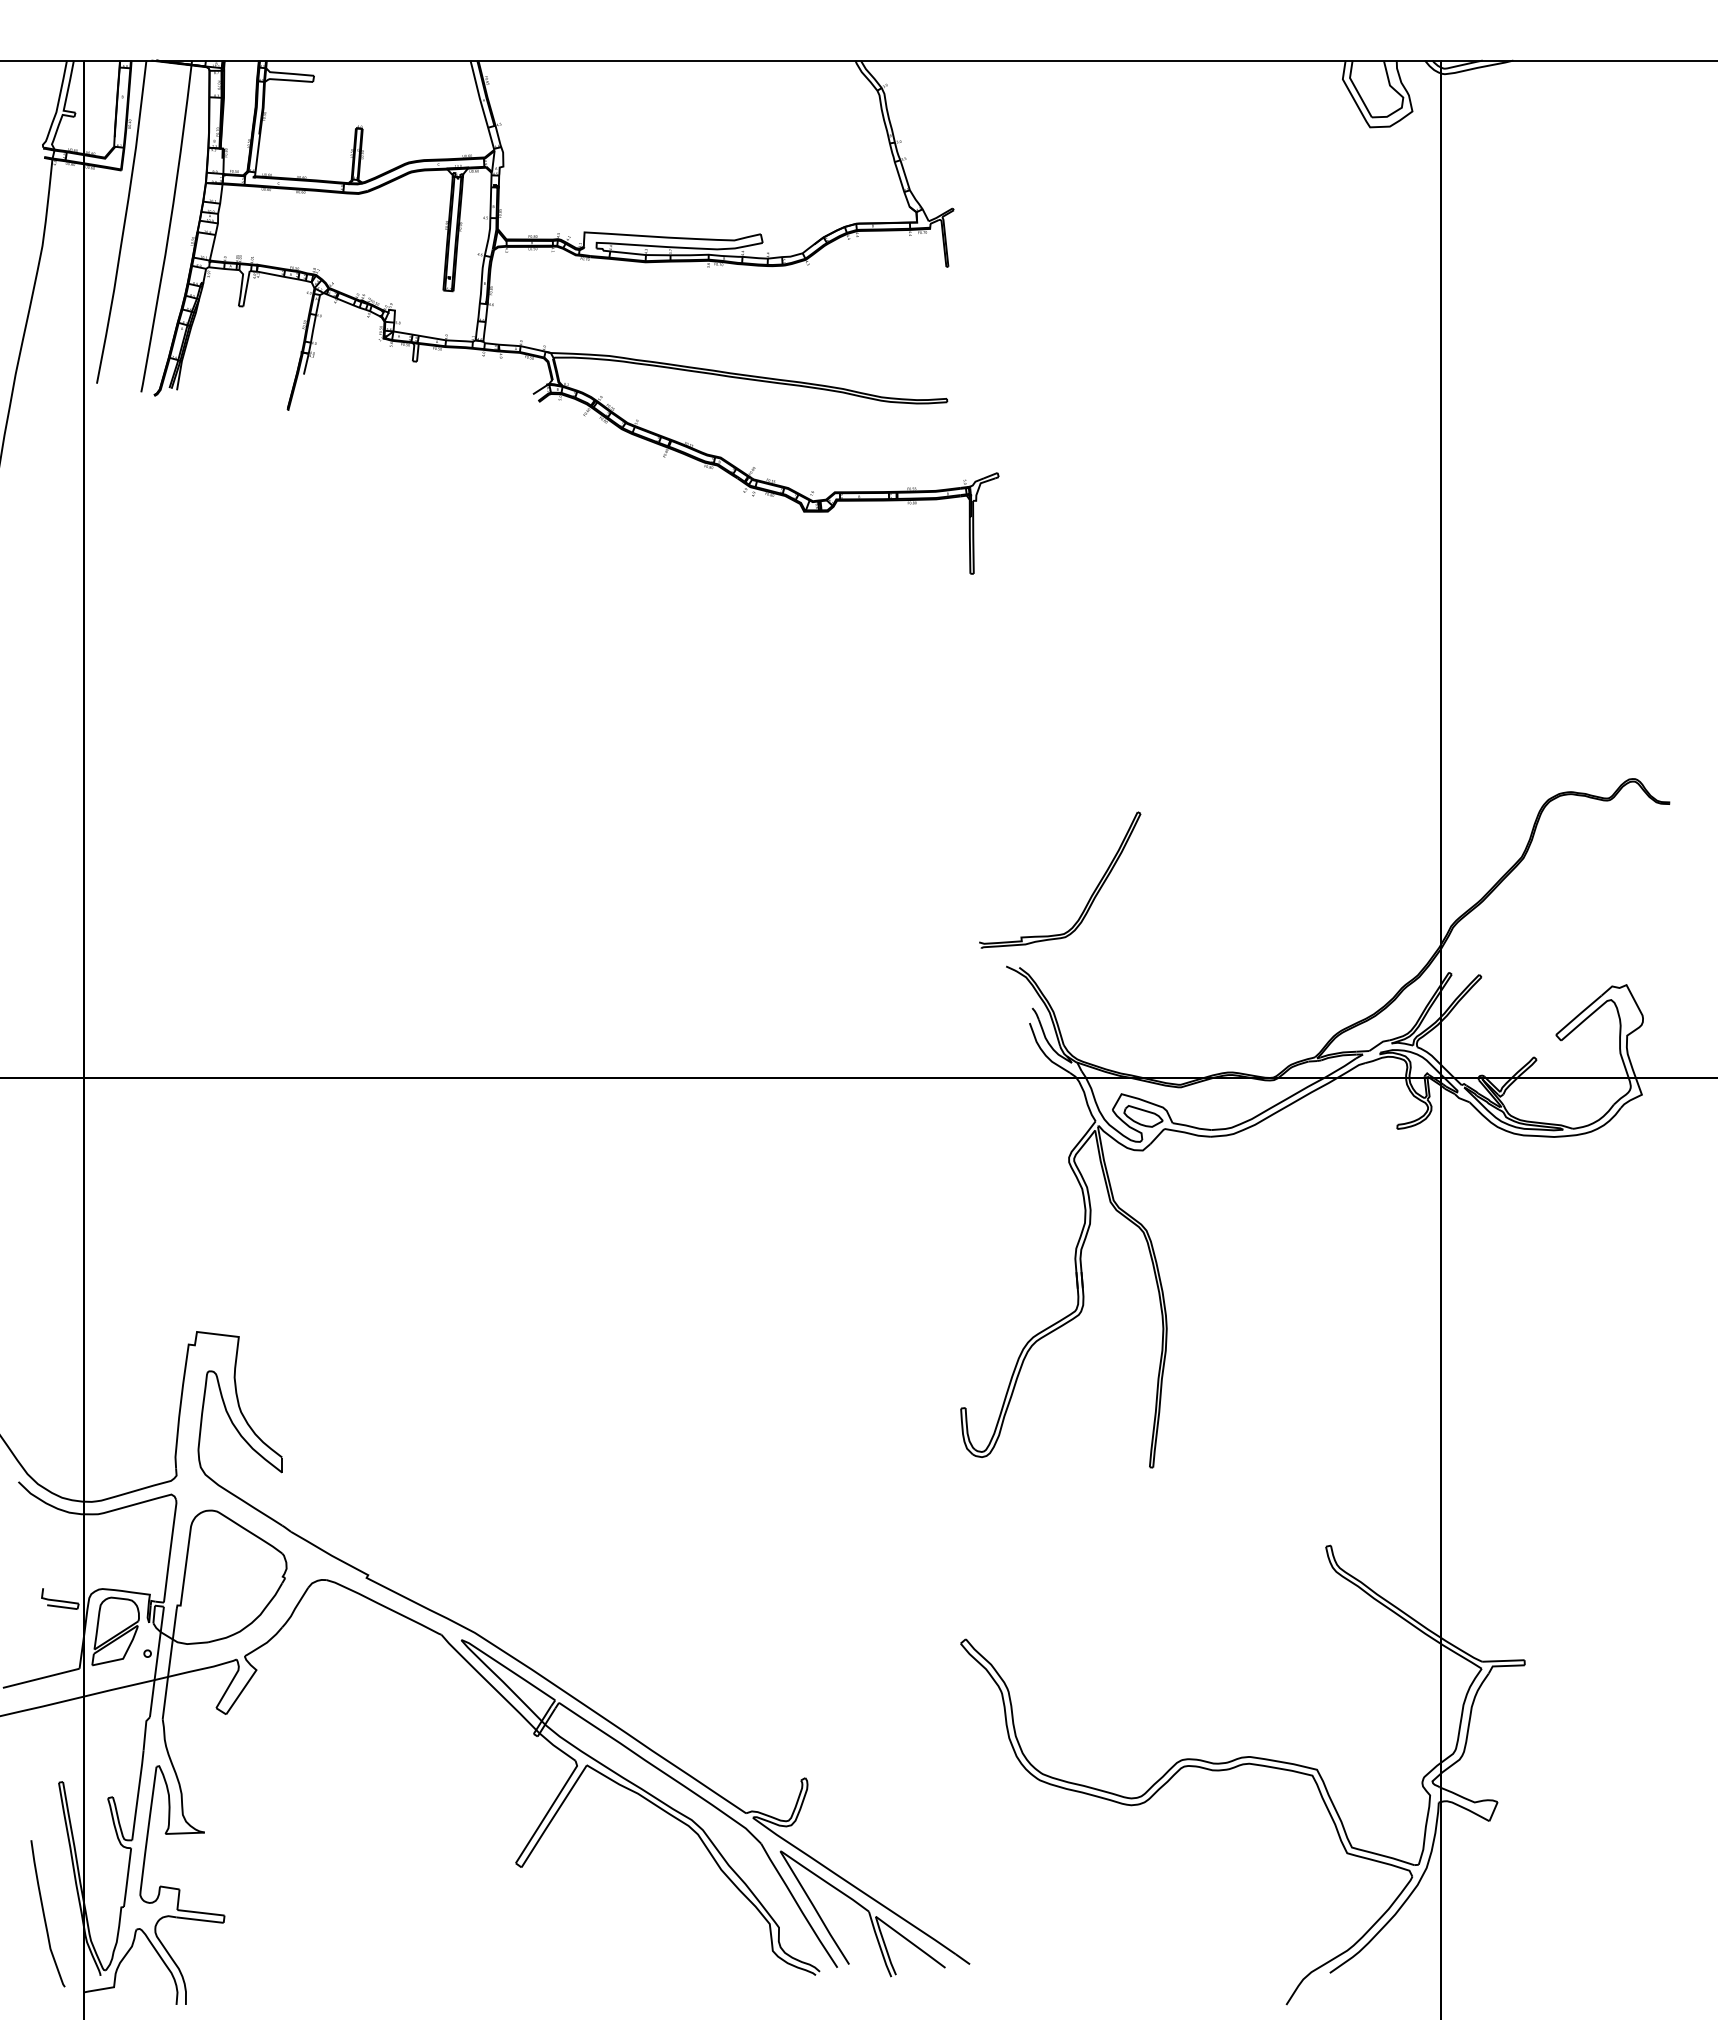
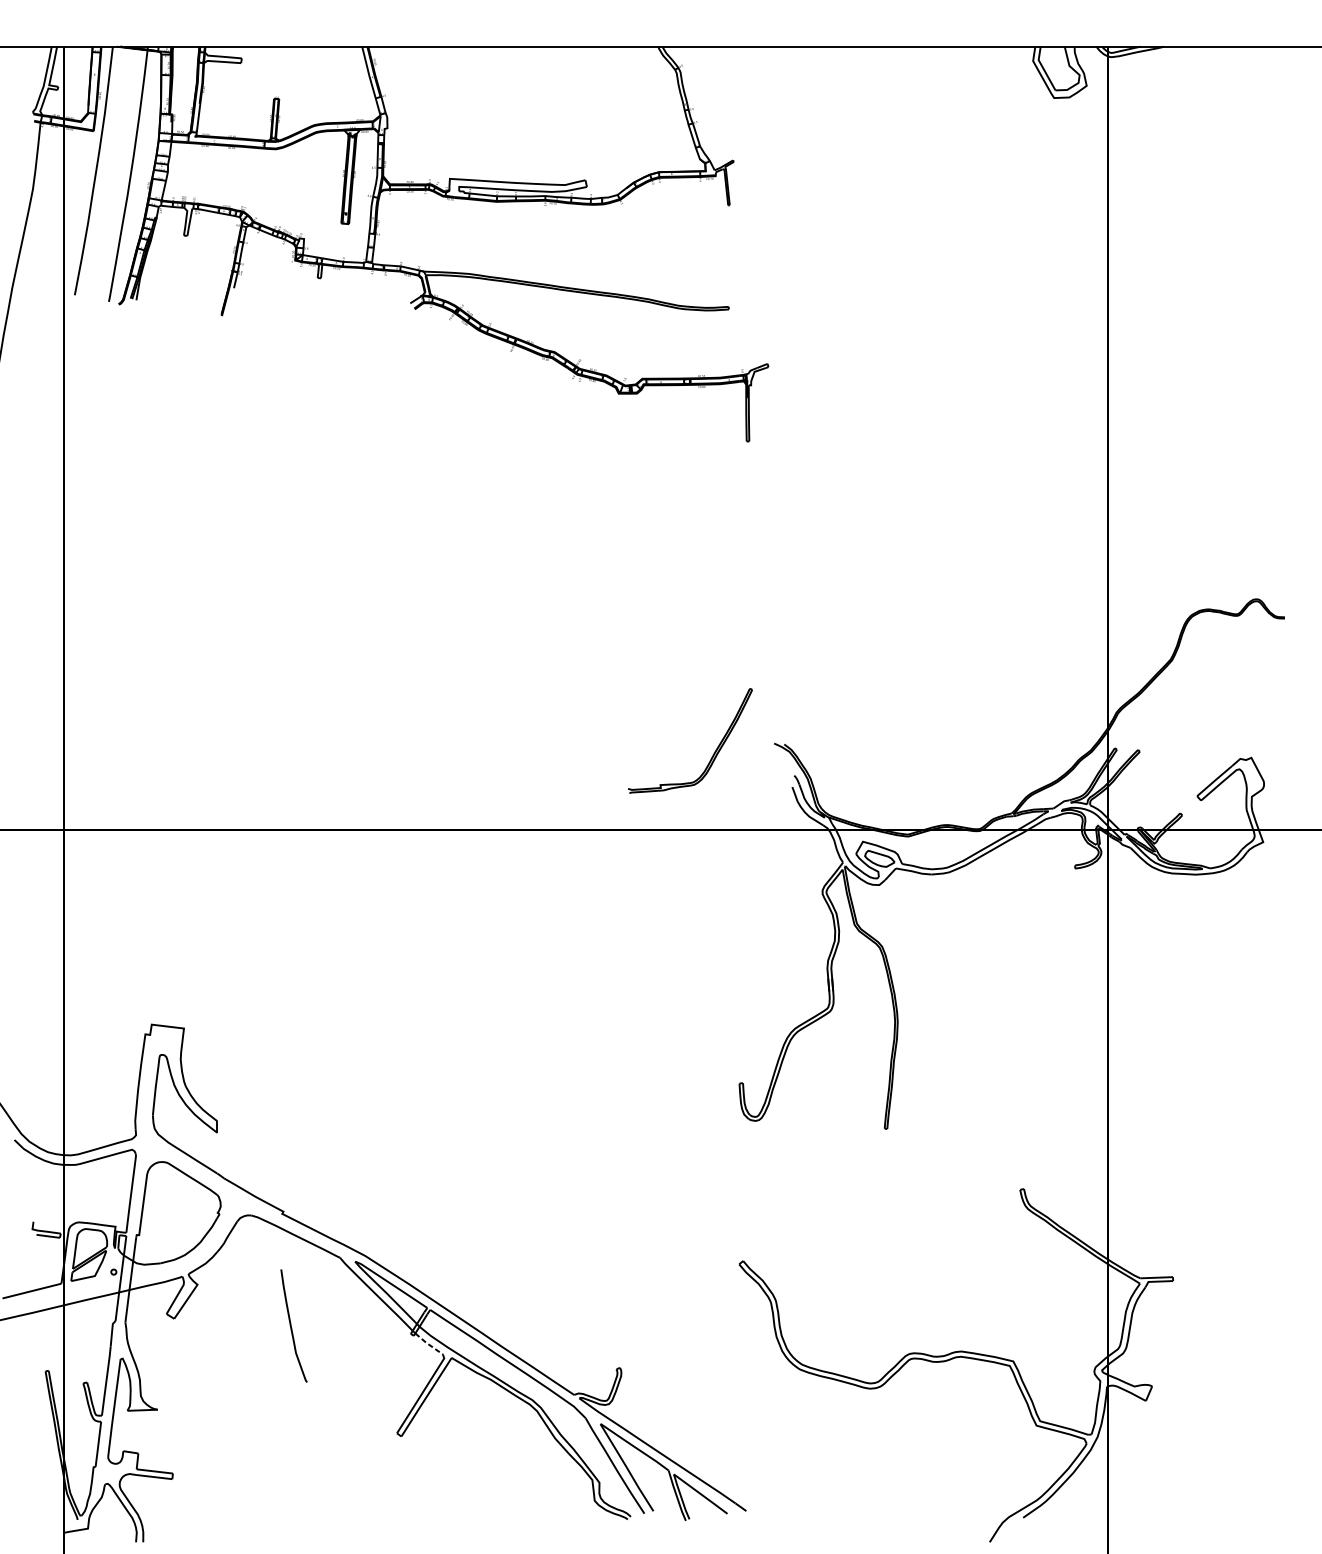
part: (1091, 894) -> (714, 752), moved
line: (556, 1747) -> (428, 1344), solid -> dashed
curve: (44, 1913) -> (291, 1325), moved

